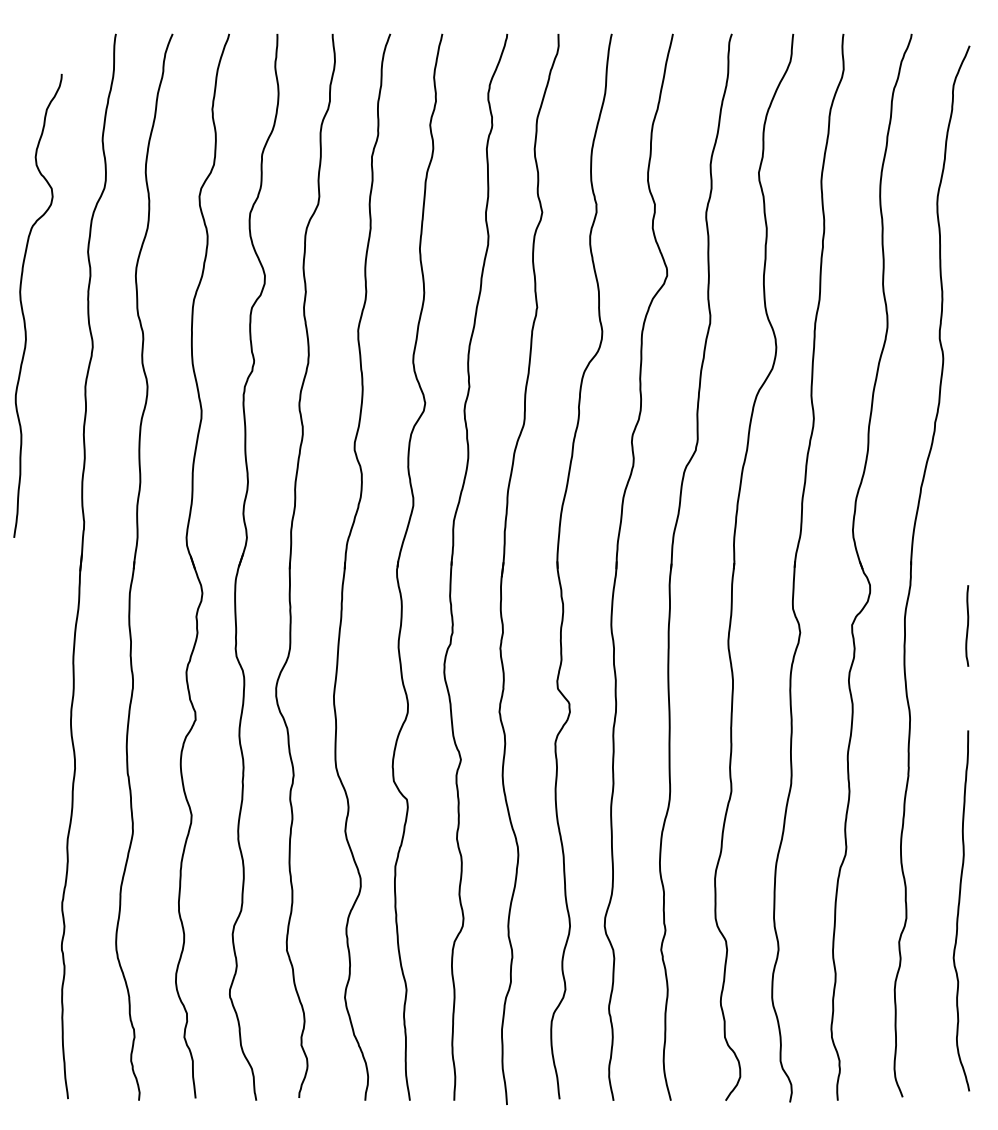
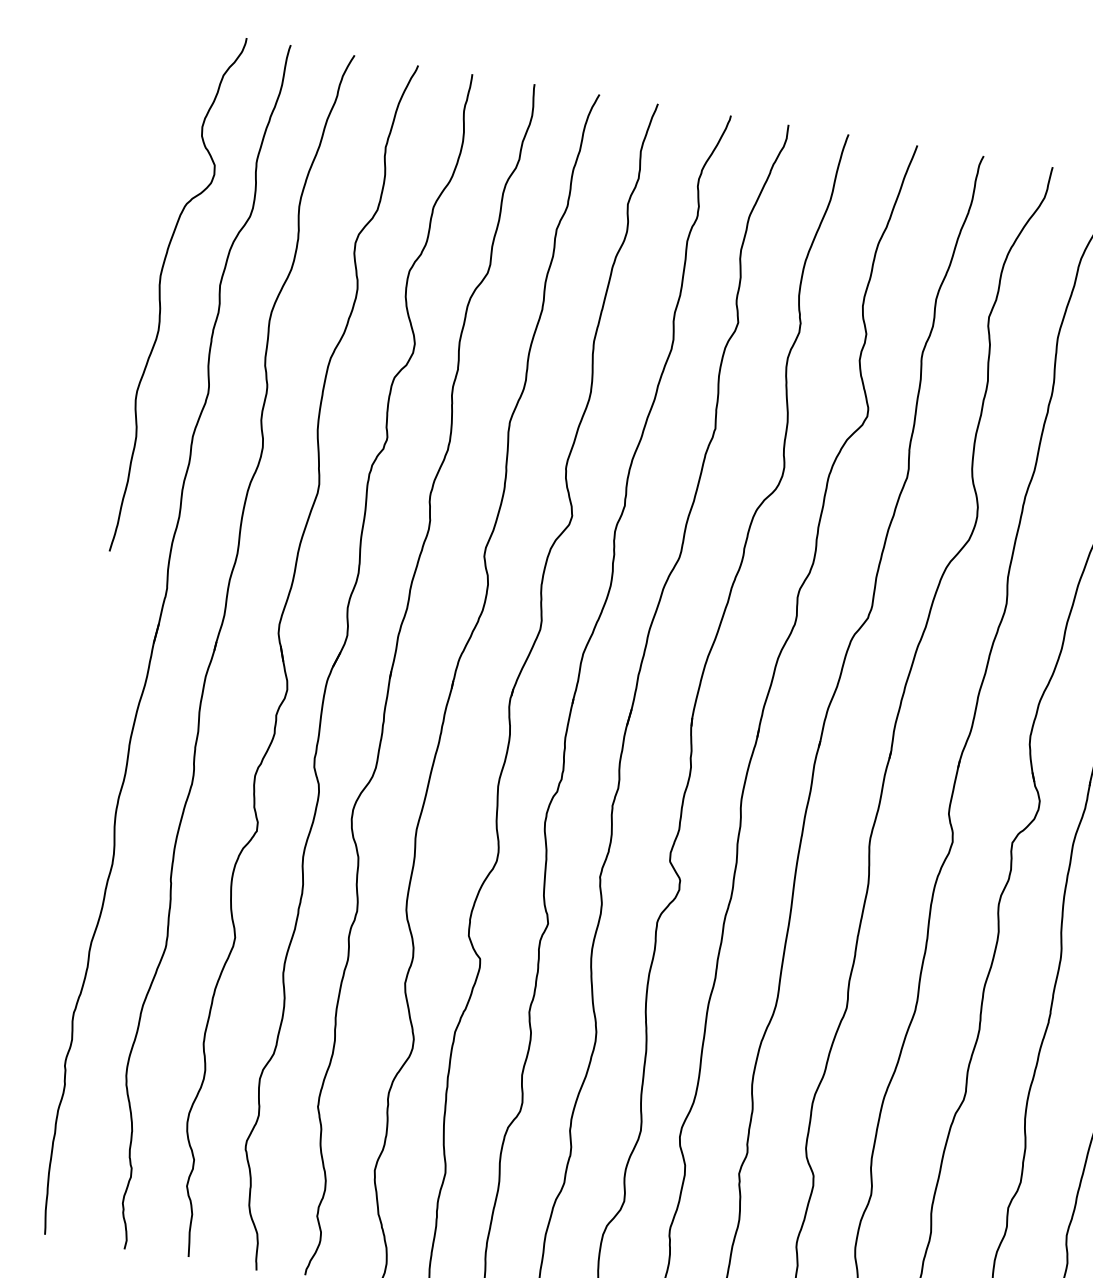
curve: (23, 309) -> (161, 296), moved

